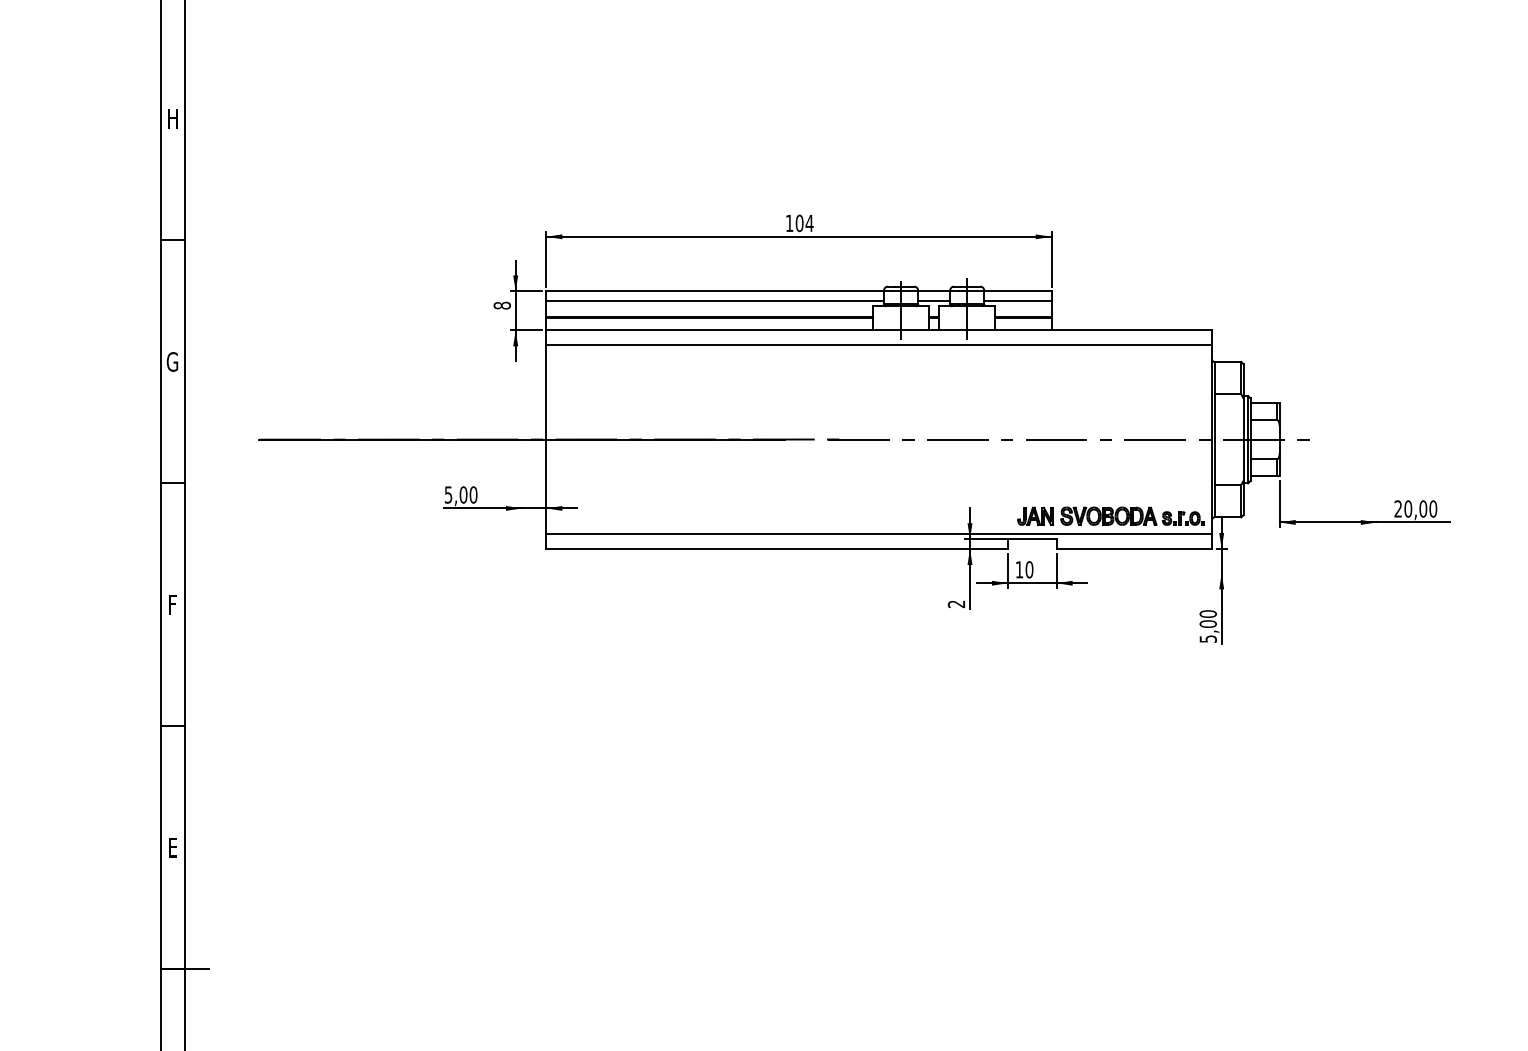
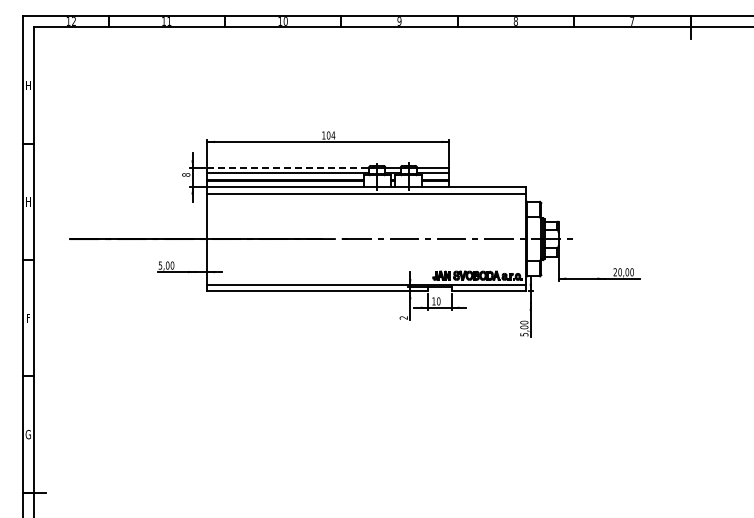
line: (715, 292) -> (288, 168), solid -> dashed
text: (170, 361) -> (27, 201), G -> H
text: (170, 847) -> (27, 434), E -> G

